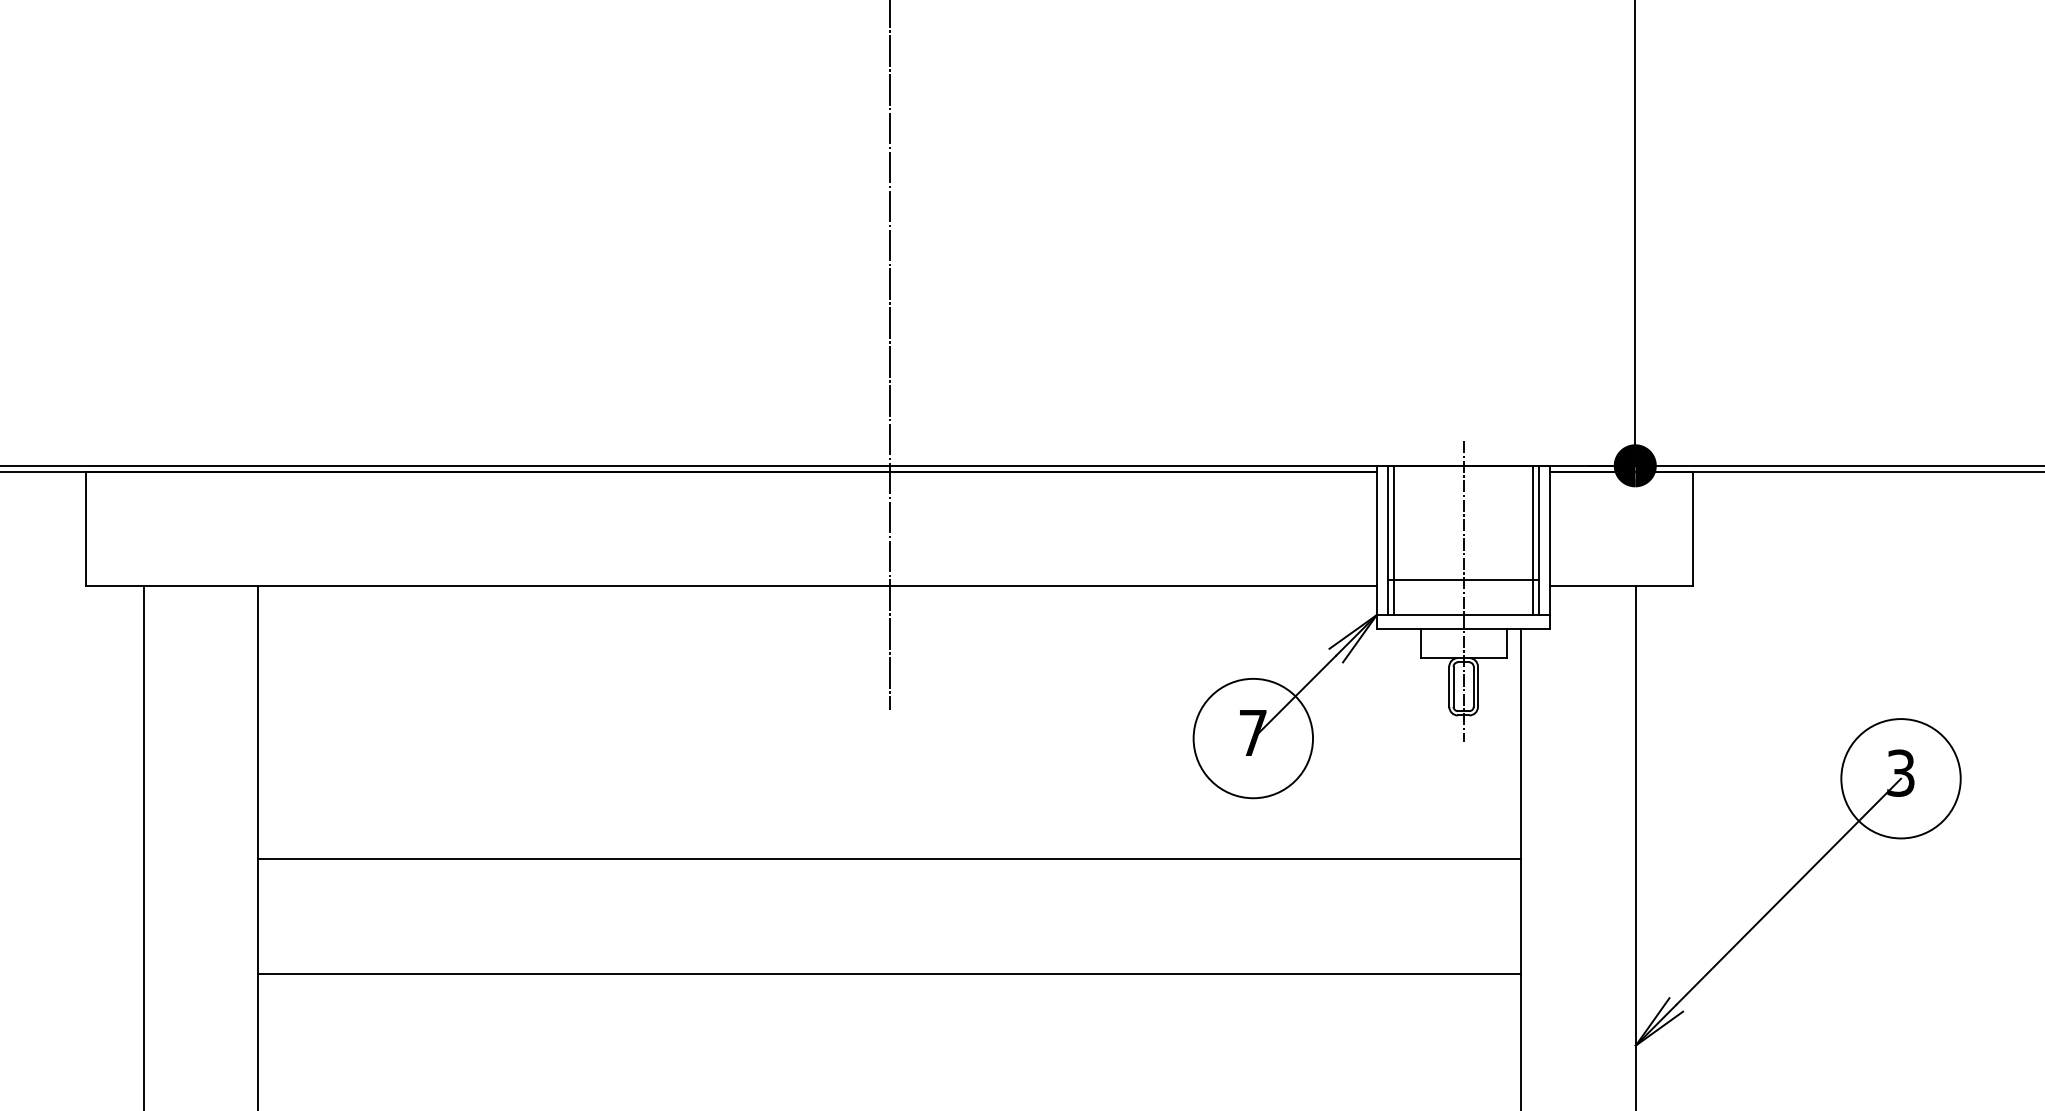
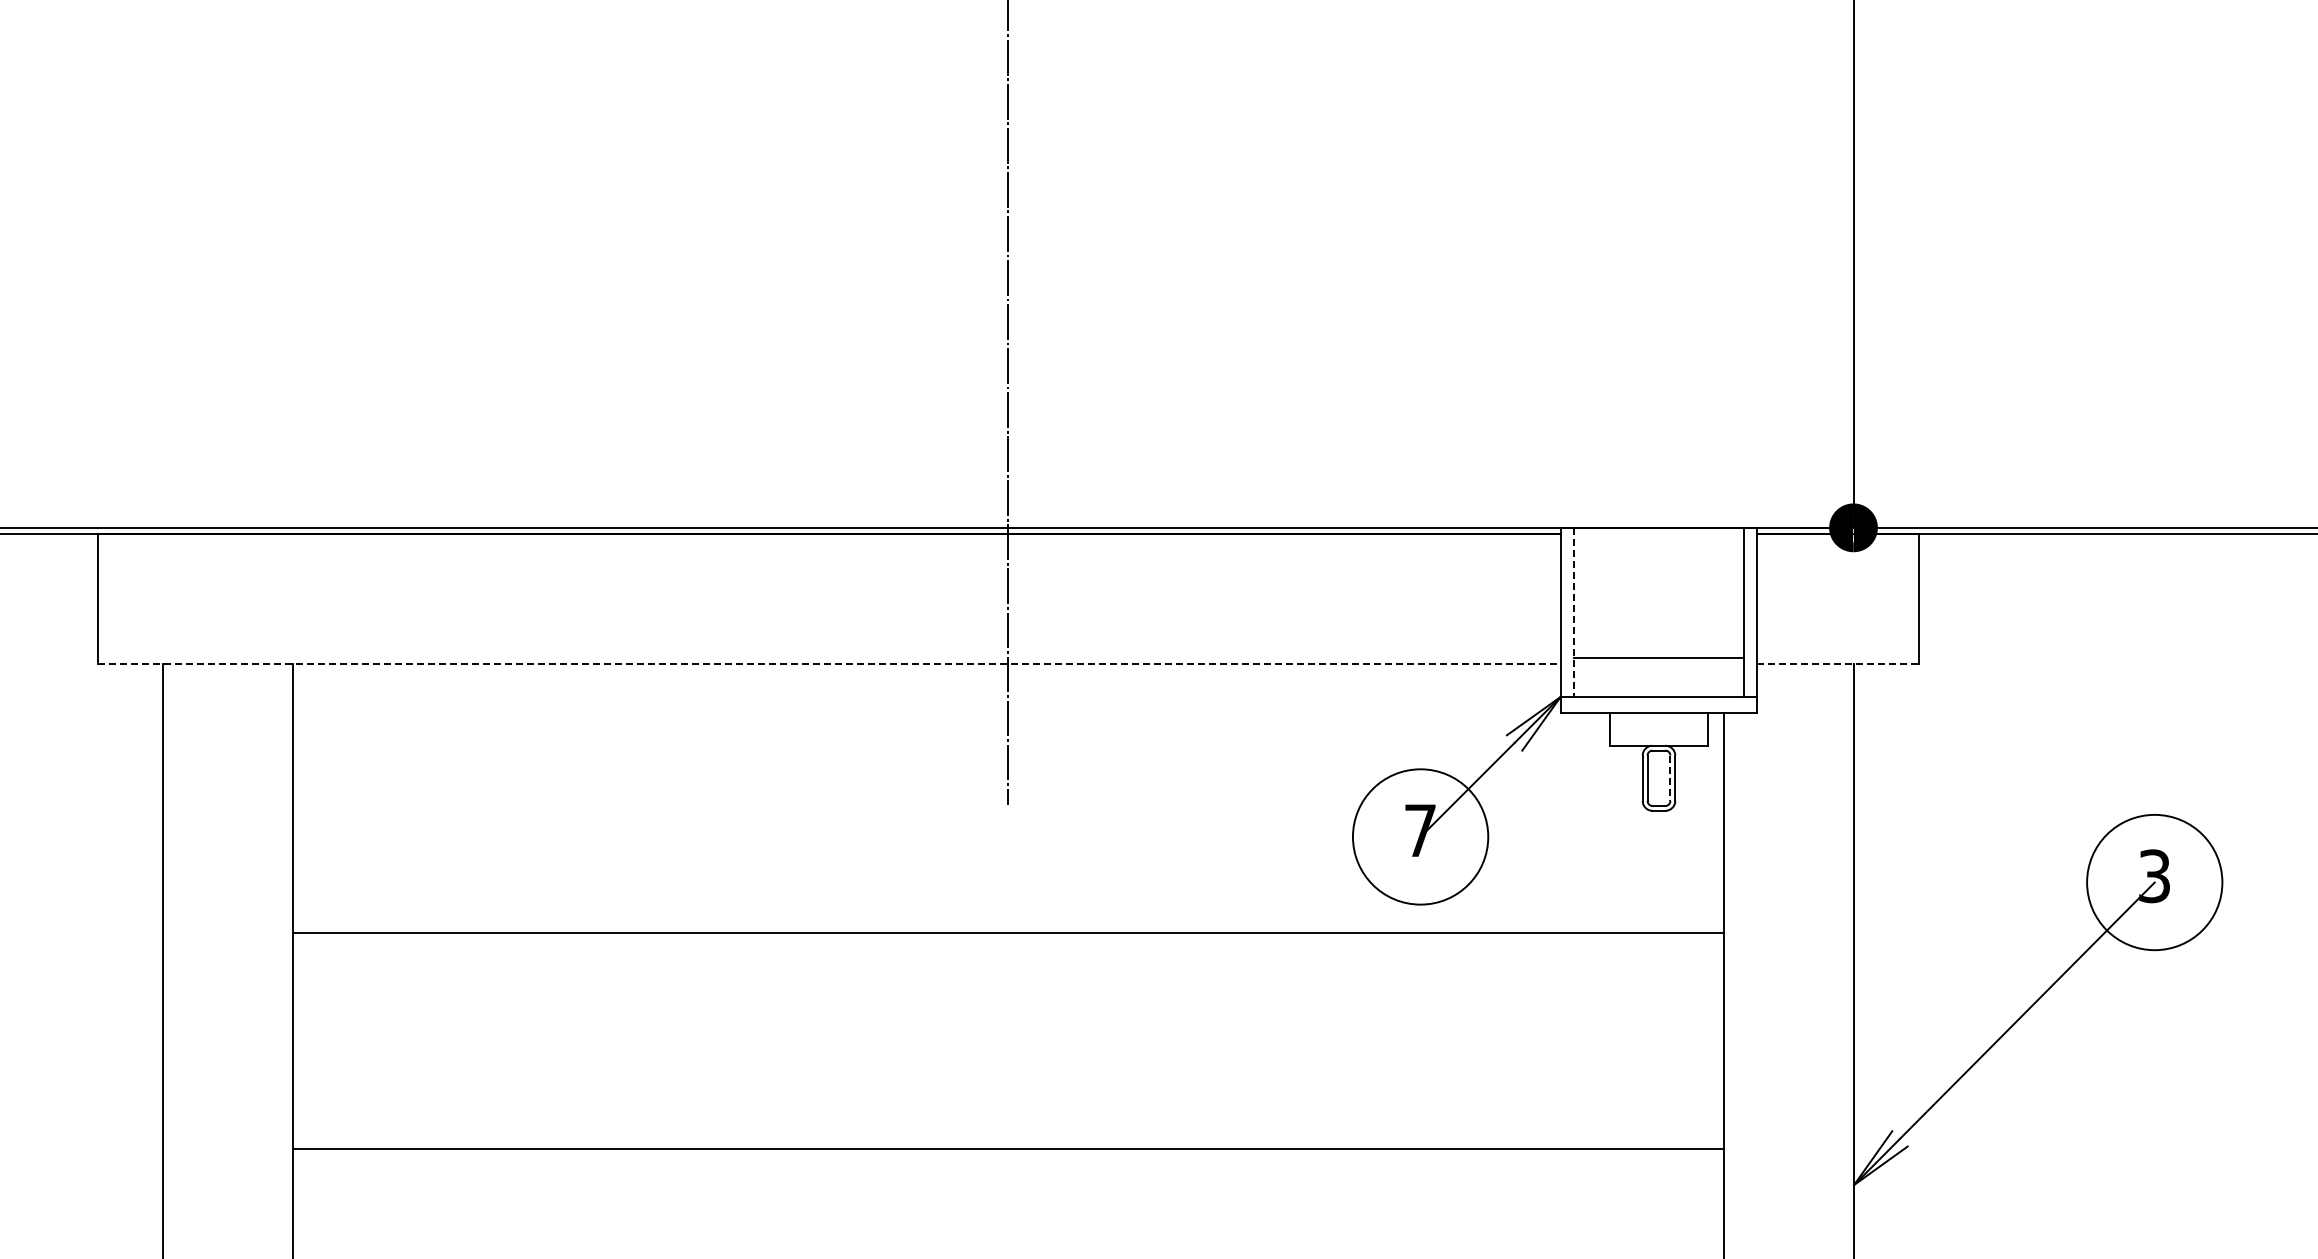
line: (1394, 539) -> (1580, 611), removed
line: (1532, 539) -> (1737, 611), removed
line: (1388, 540) -> (1573, 612), solid -> dashed
line: (731, 586) -> (829, 664), solid -> dashed
line: (1622, 586) -> (1838, 664), solid -> dashed
line: (1463, 591) -> (1658, 670), removed
line: (1473, 686) -> (1670, 778), solid -> dashed
line: (889, 859) -> (1008, 933), moved
line: (889, 973) -> (1008, 1148), moved

